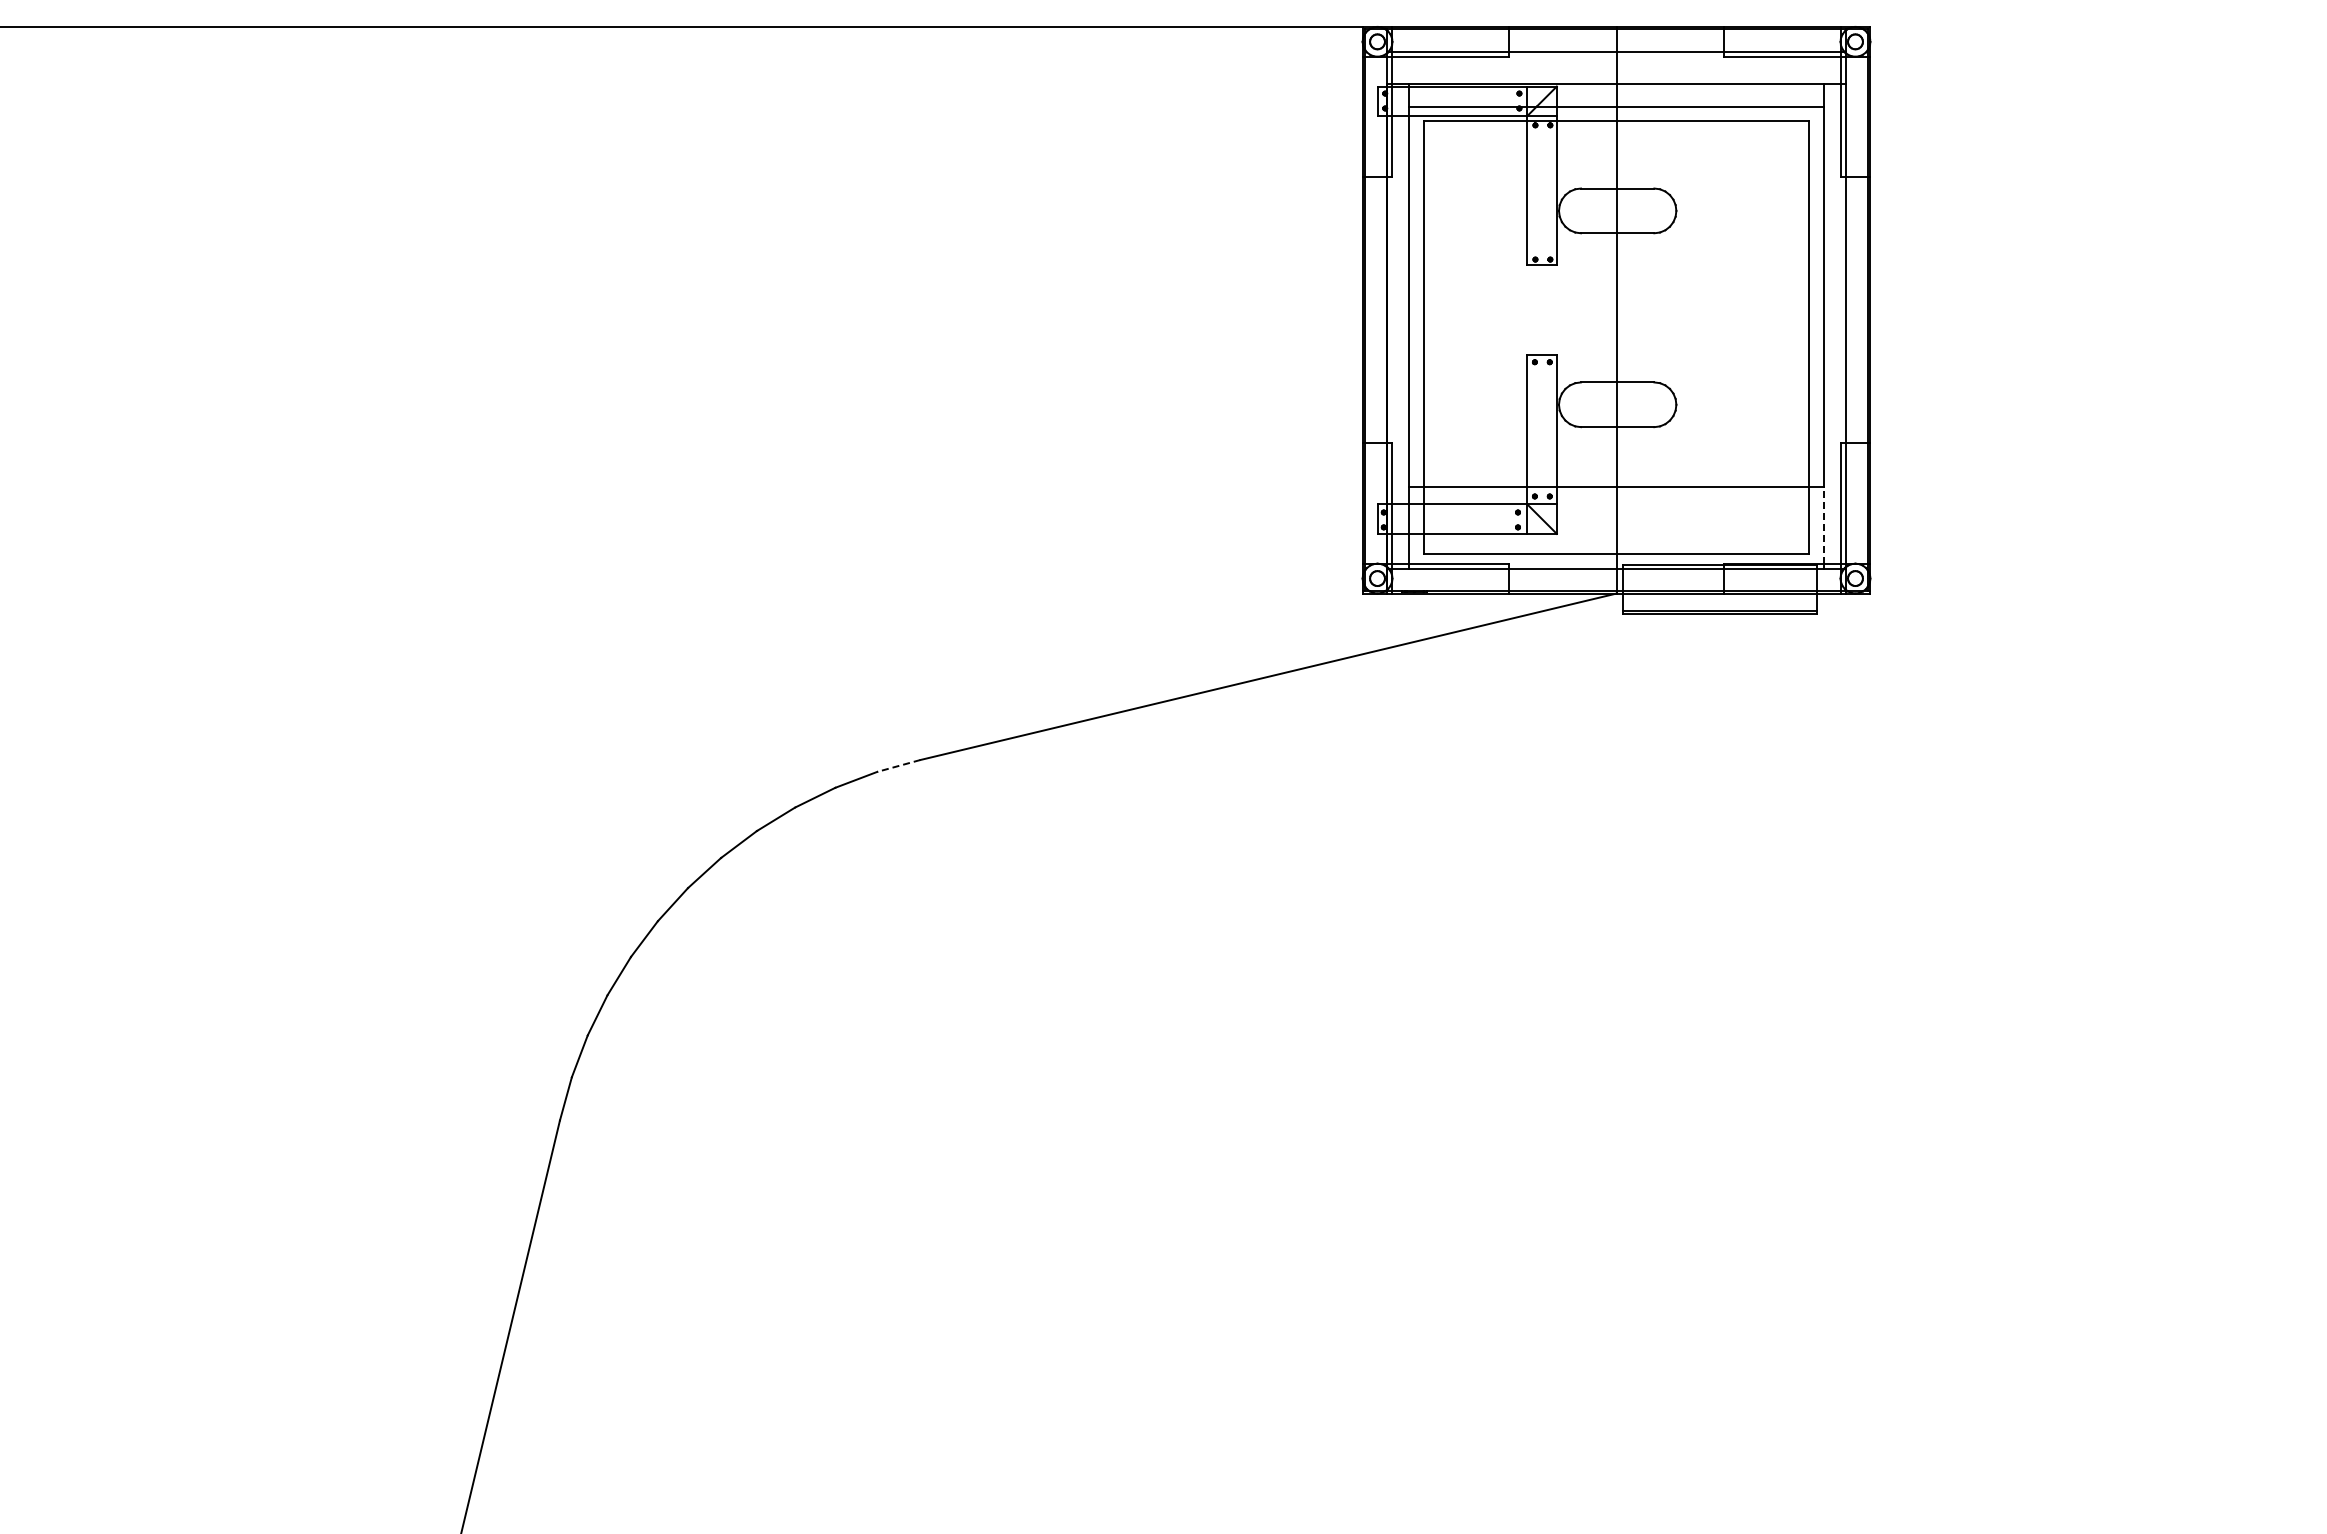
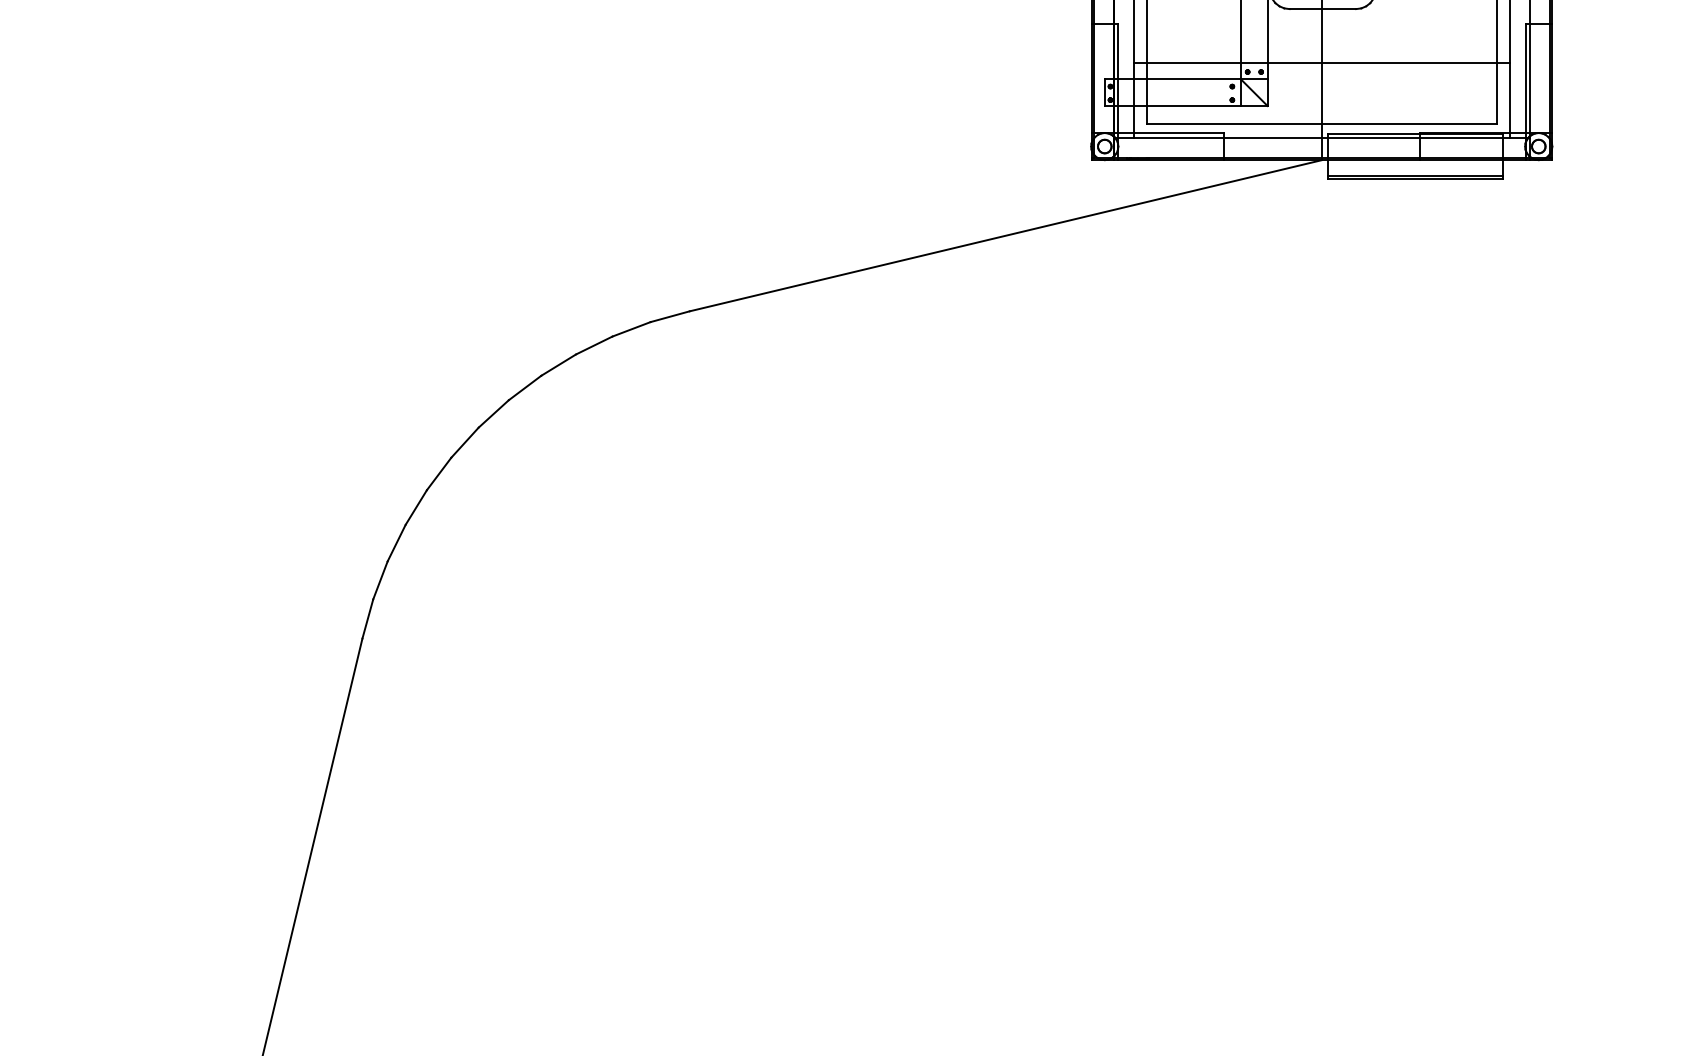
line: (1823, 524) -> (1509, 97), dashed -> solid
line: (898, 766) -> (669, 317), dashed -> solid

